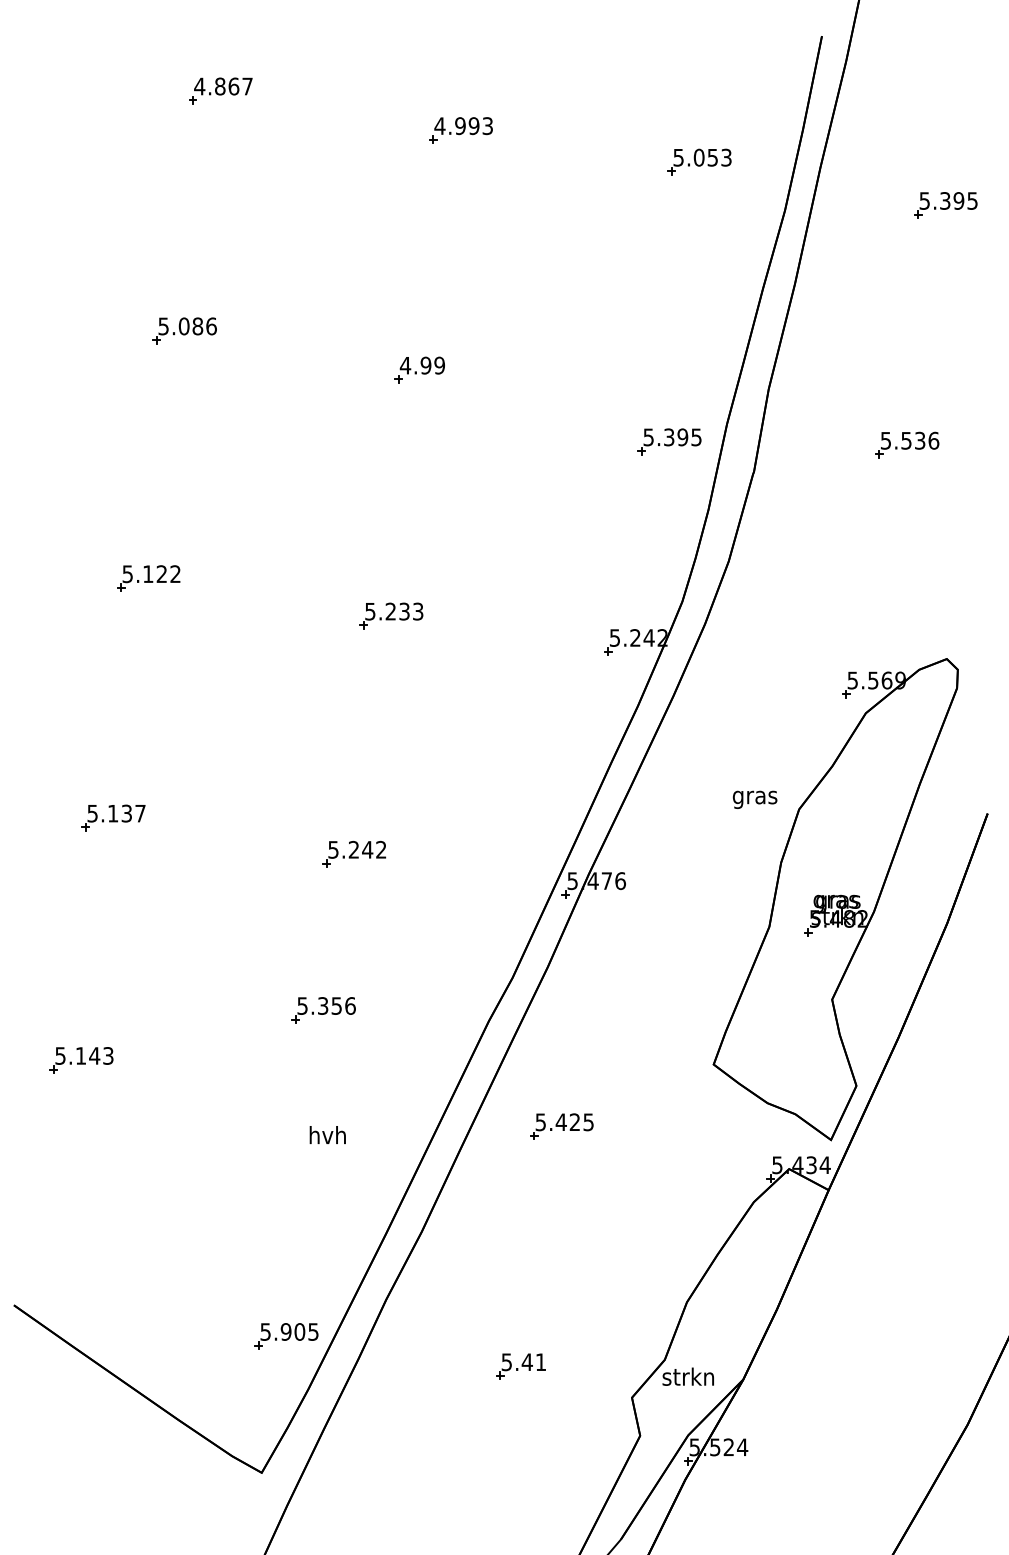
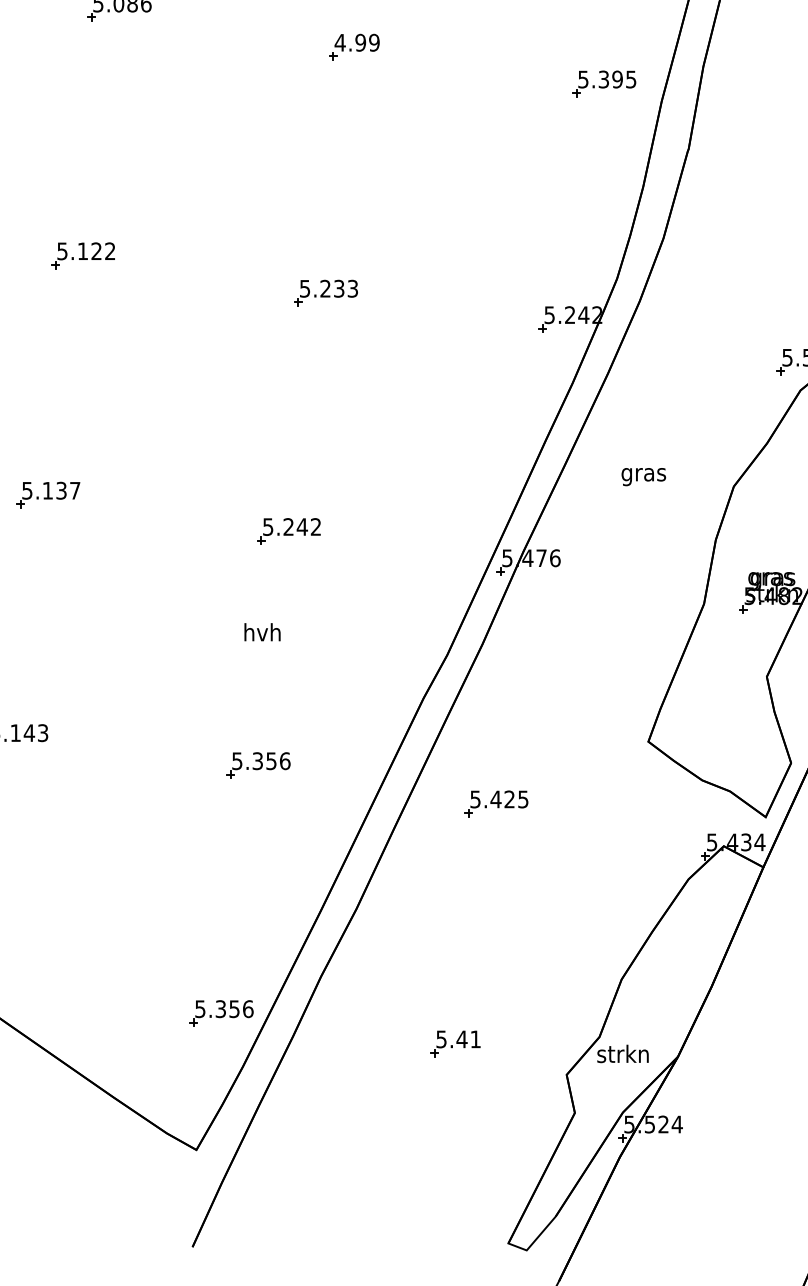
part: (669, 441) -> (604, 83), moved
text: (754, 799) -> (643, 476), moved
part: (323, 1010) -> (258, 765), moved
text: (327, 1134) -> (262, 631), moved
text: (299, 1331) -> (234, 1008), 5.905 -> 5.356

